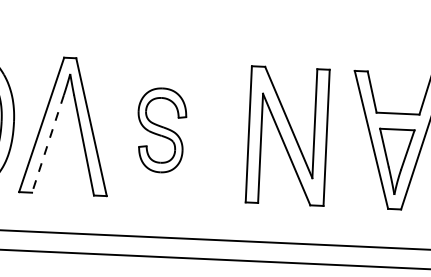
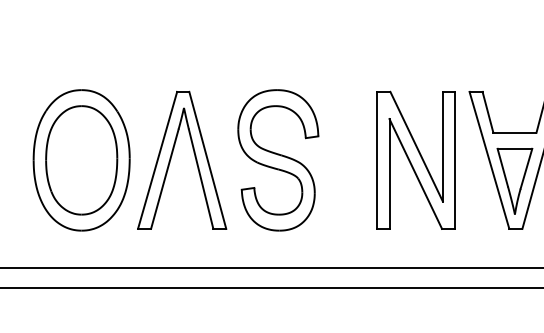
part: (161, 130) -> (278, 160), size x1.67
part: (287, 135) -> (415, 159), moved
line: (47, 144) -> (164, 179), dashed -> solid

